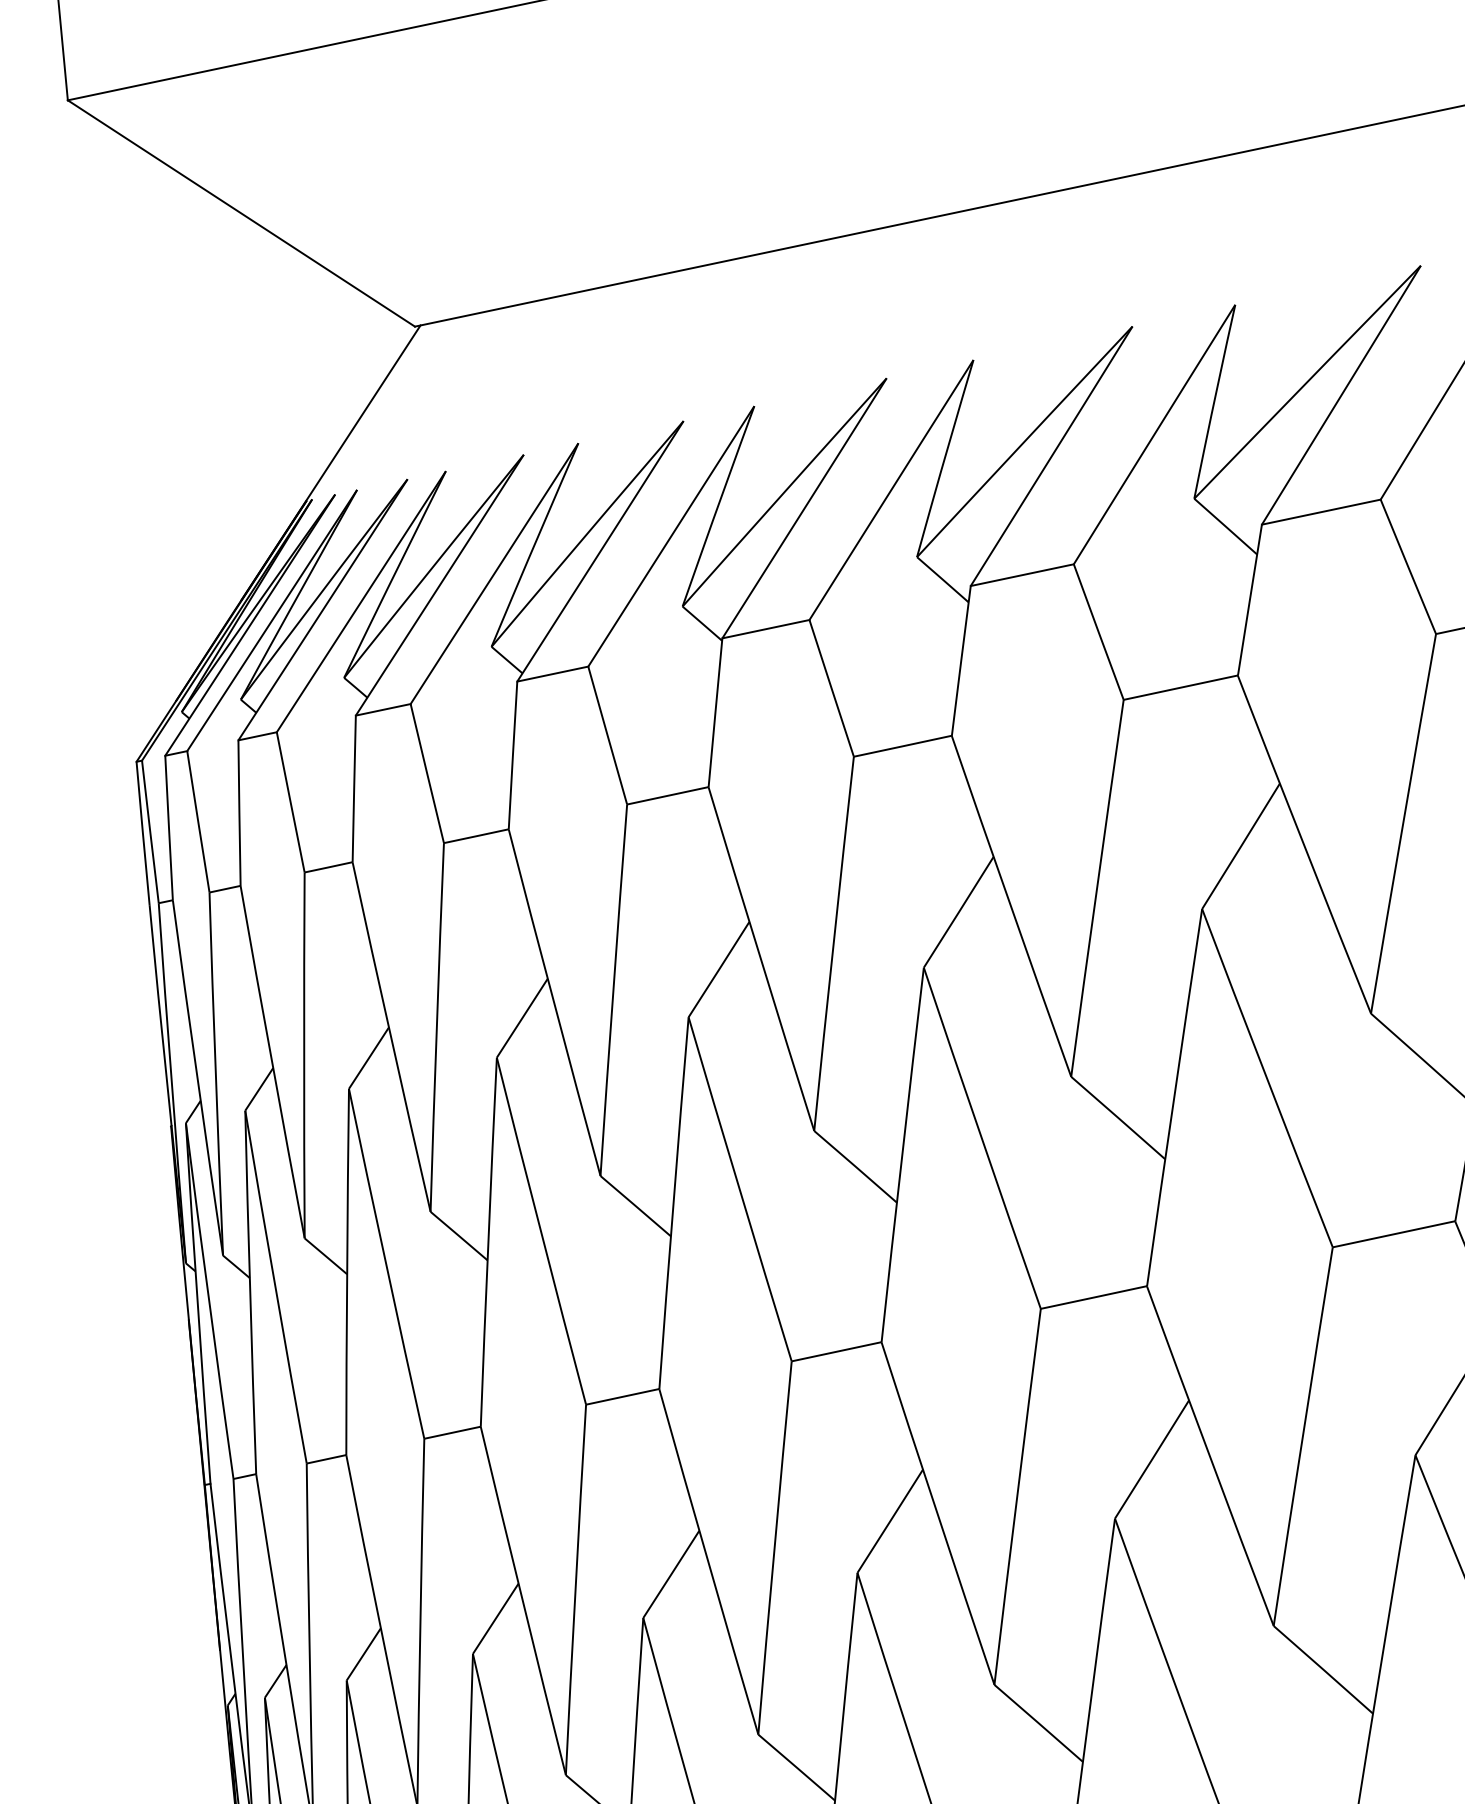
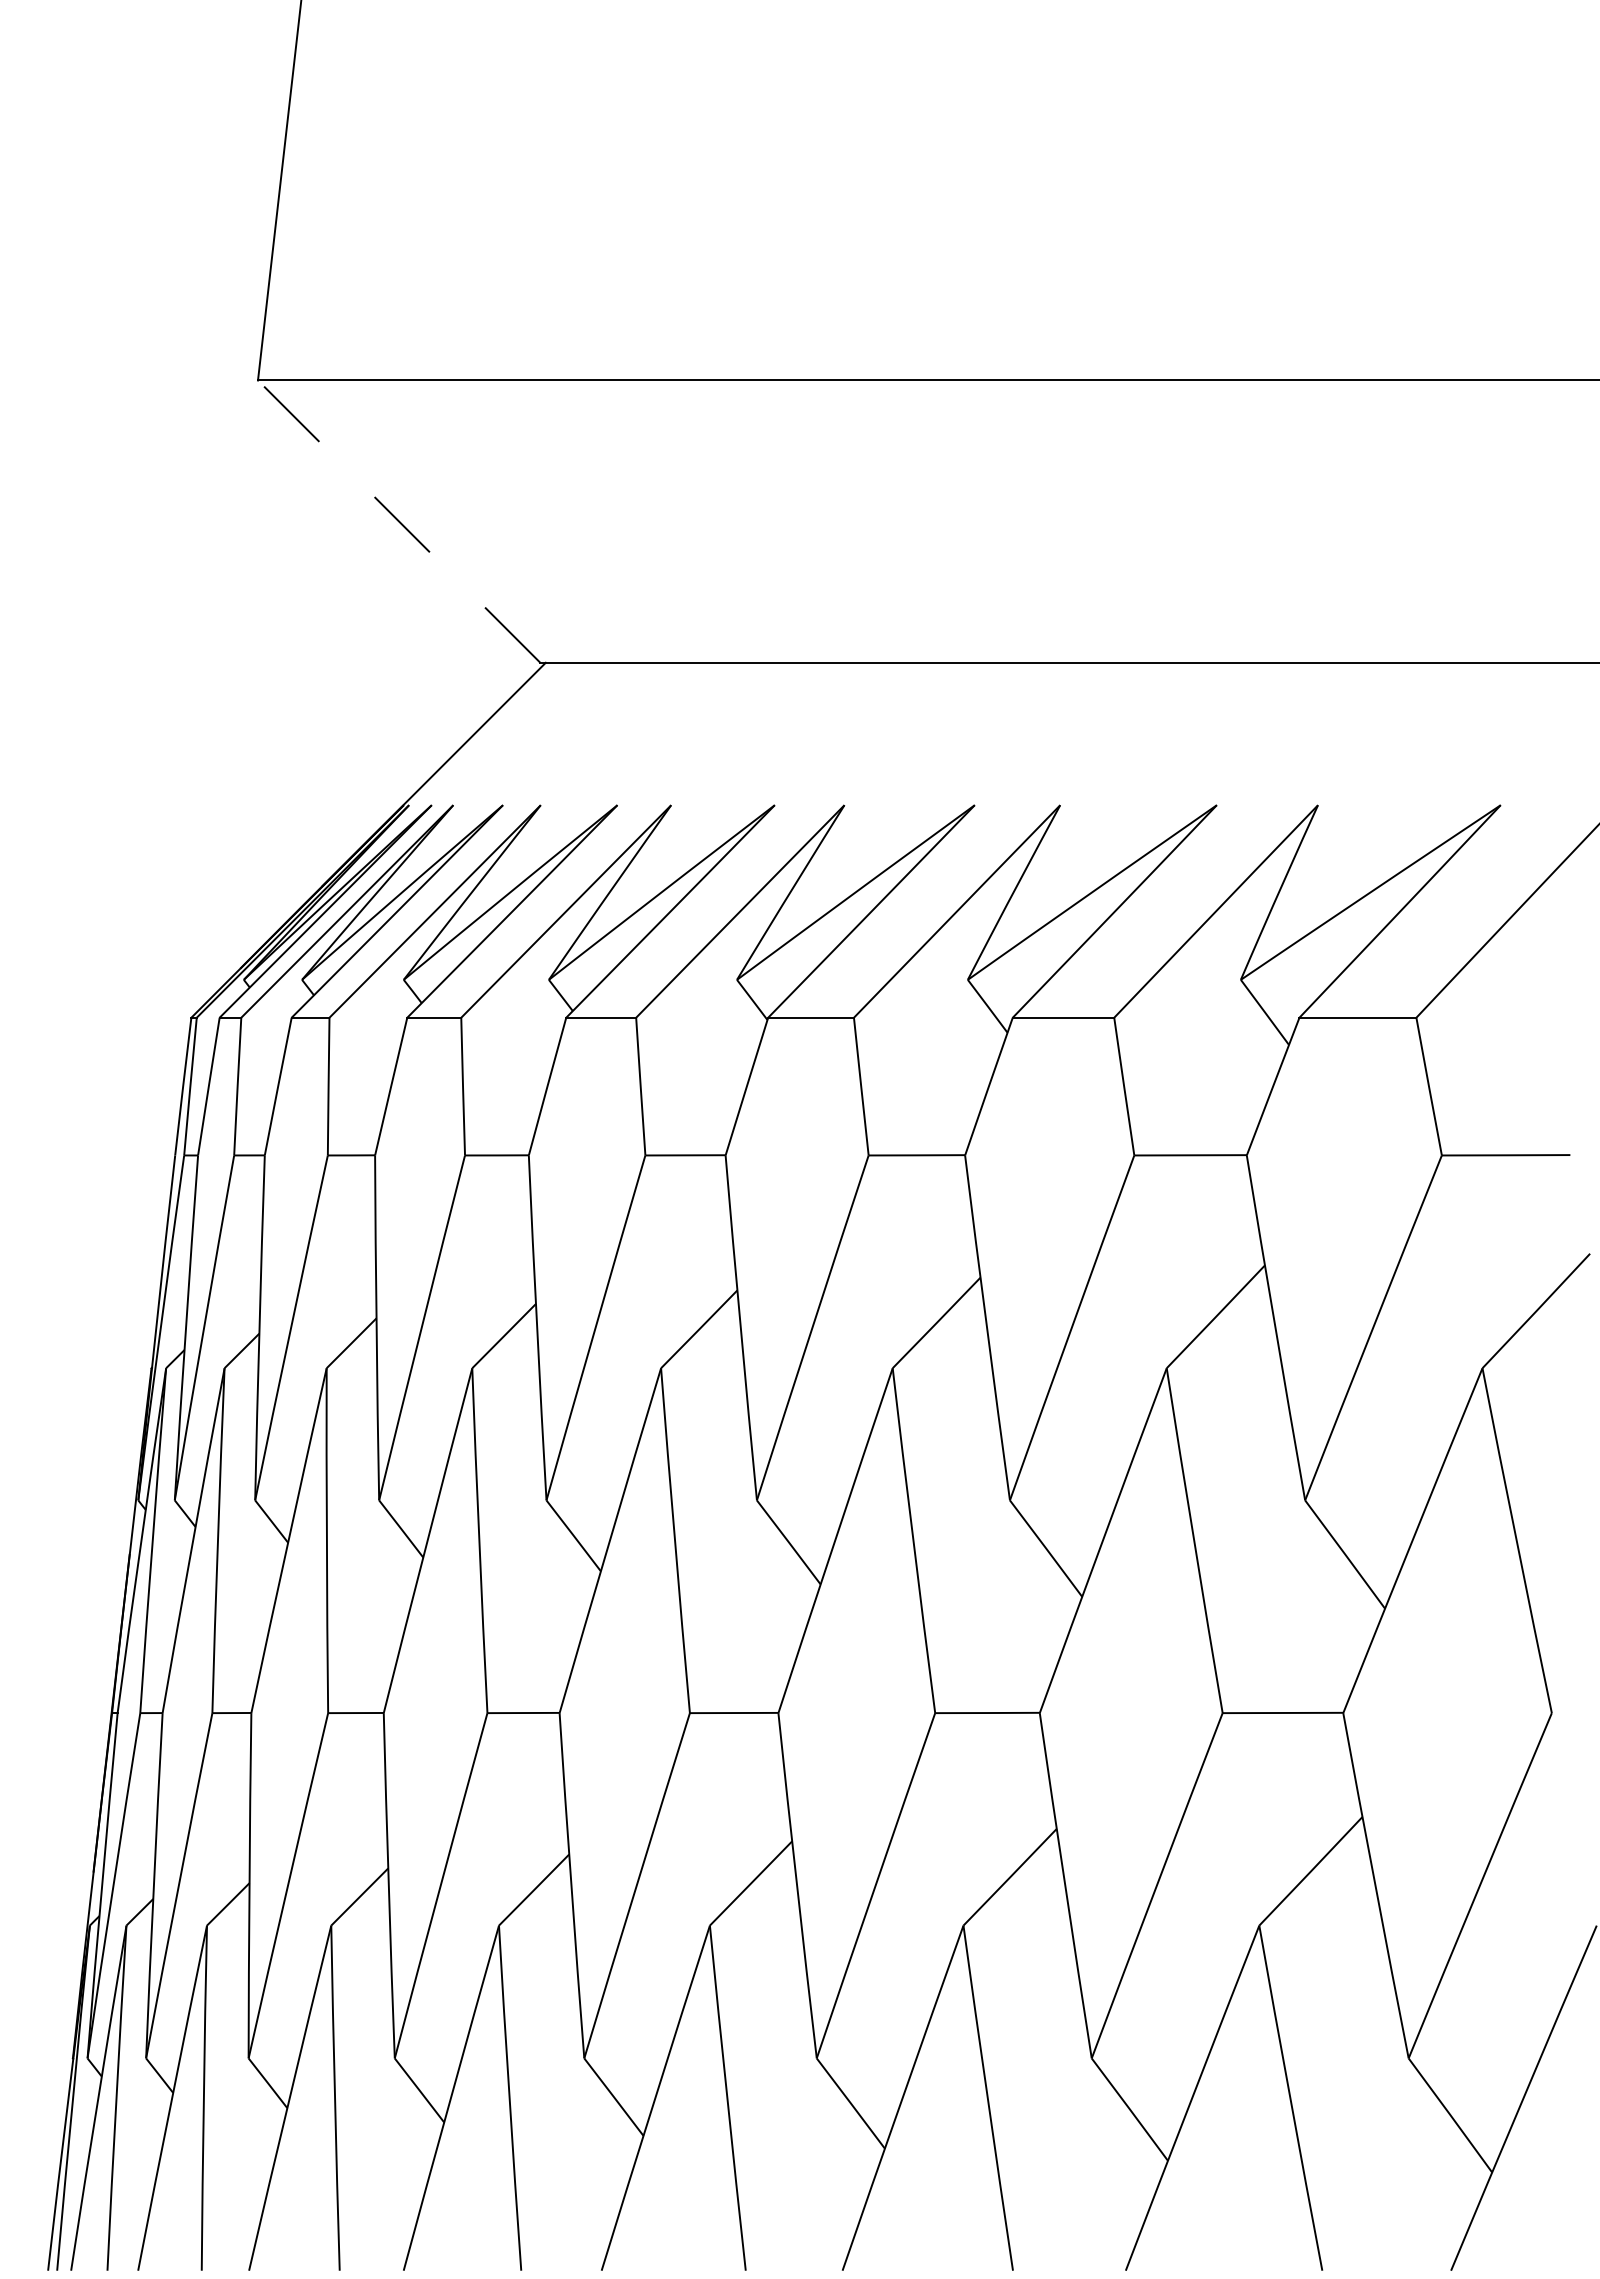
line: (241, 213) -> (399, 521), solid -> dashed

